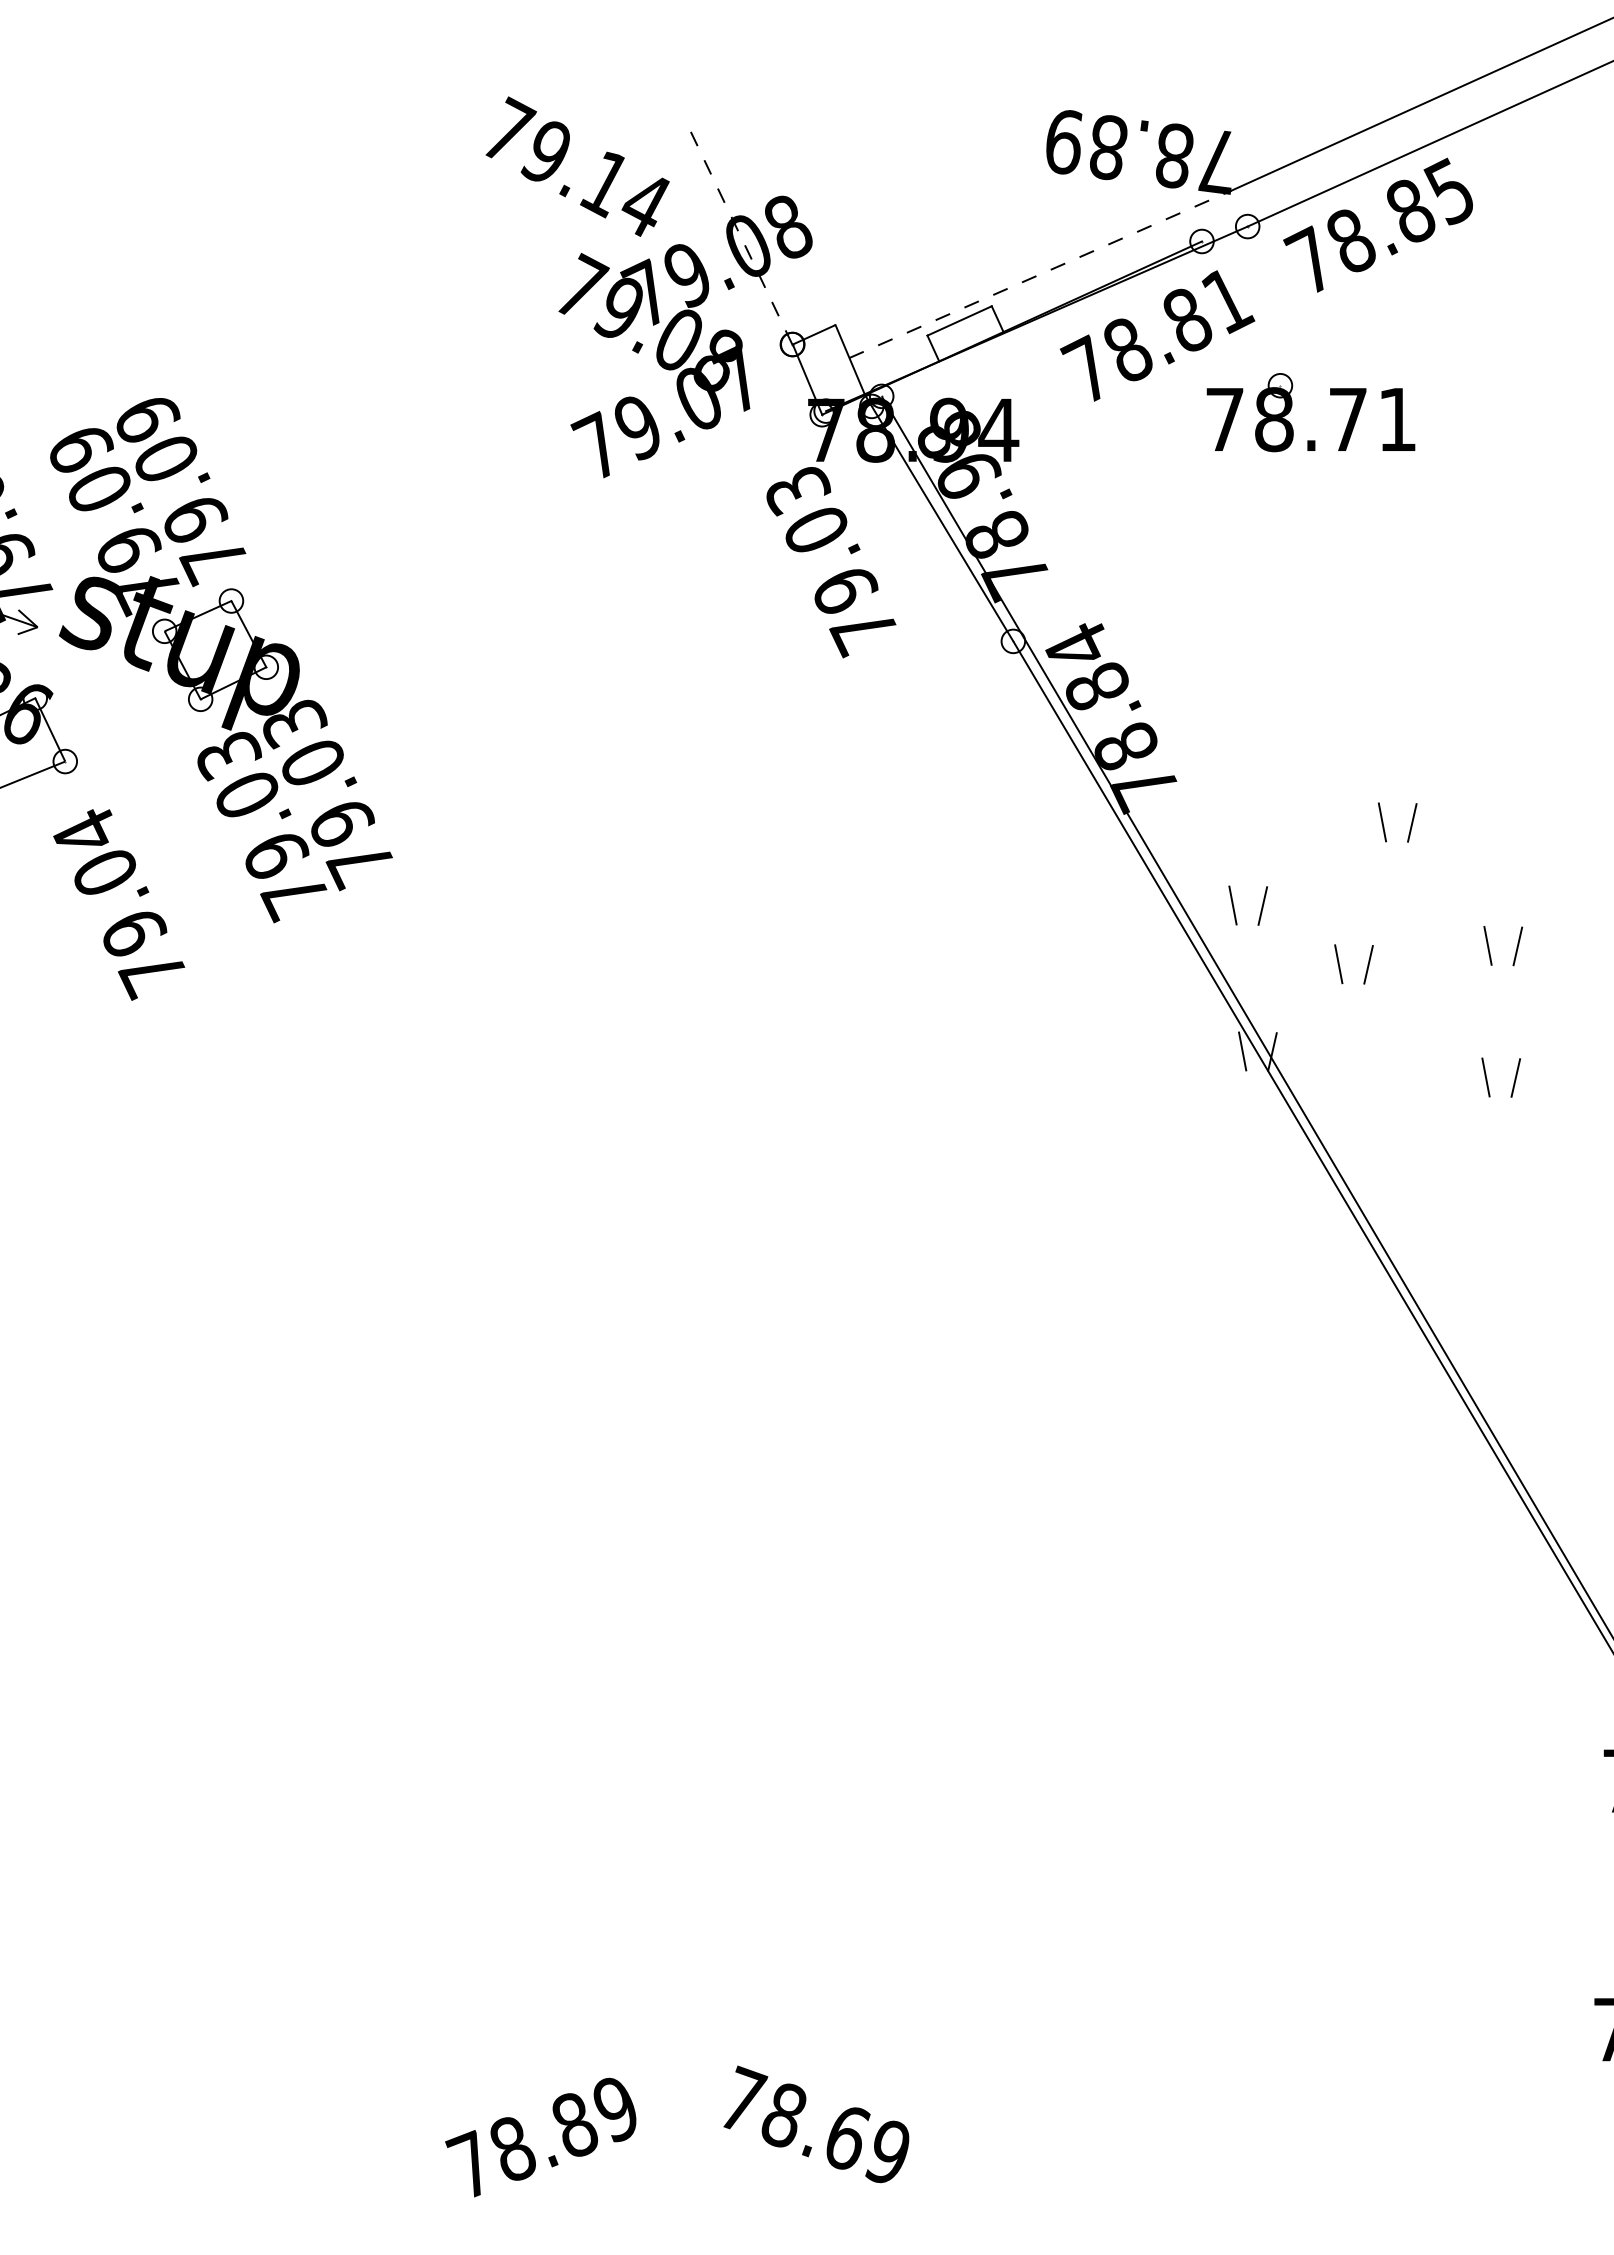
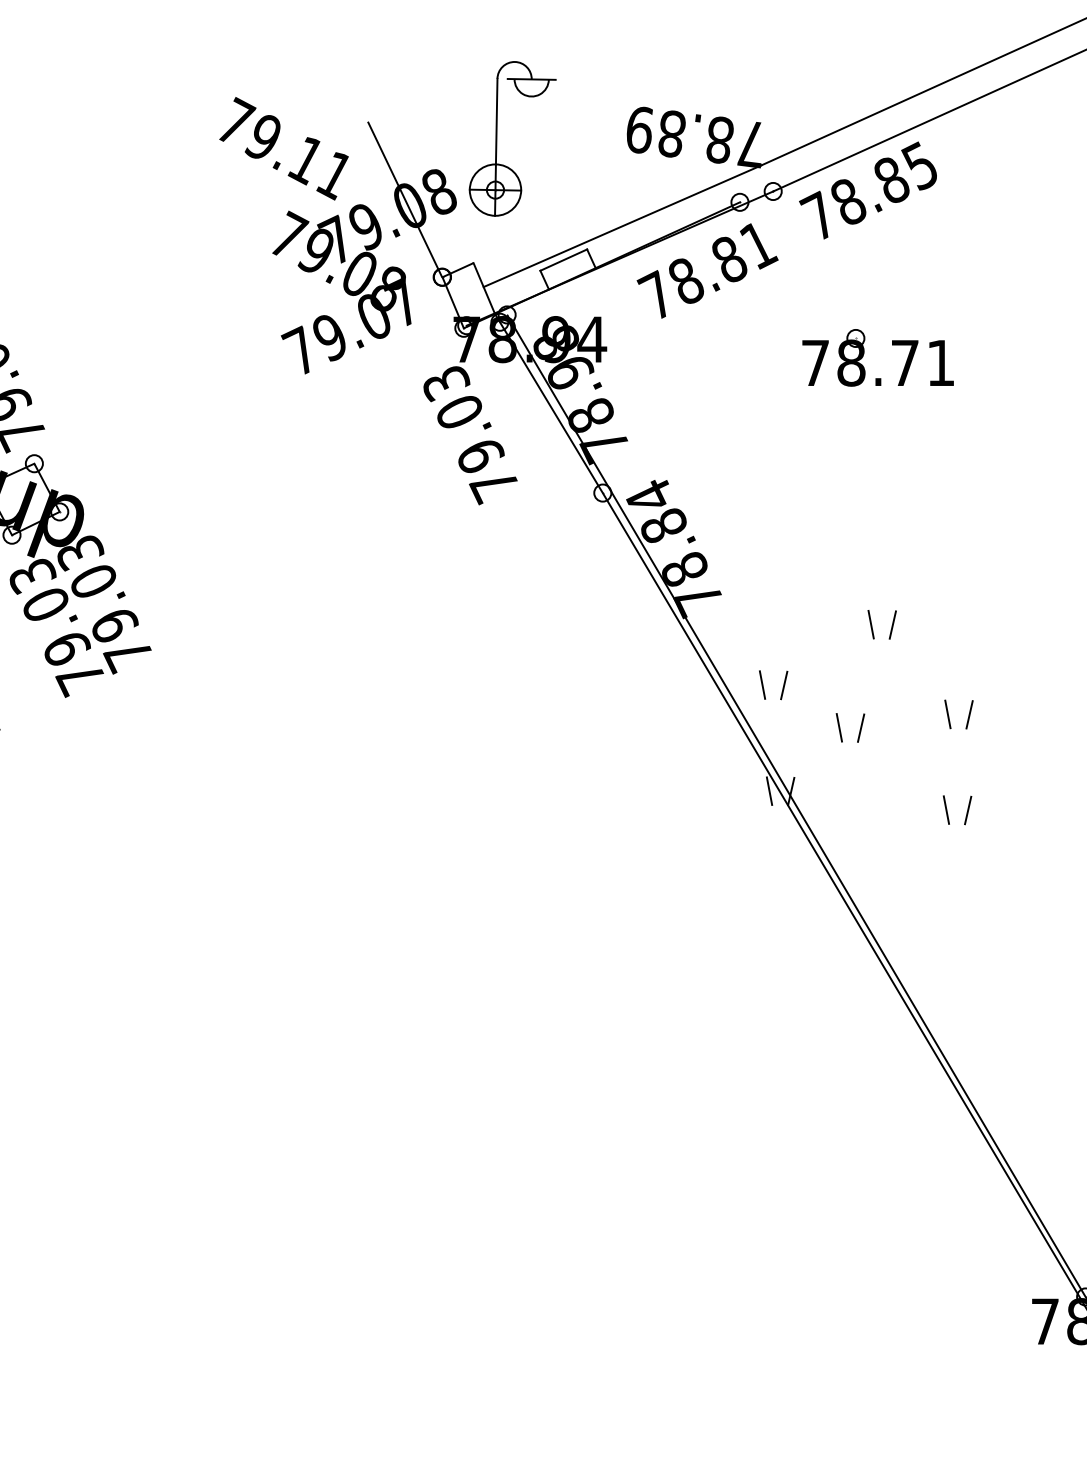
part: (867, 153) -> (496, 138), added
text: (644, 205) -> (334, 176), 79.14 -> 79.11
line: (741, 237) -> (405, 199), dashed -> solid
line: (1040, 274) -> (622, 226), dashed -> solid
part: (1292, 406) -> (864, 353), moved

